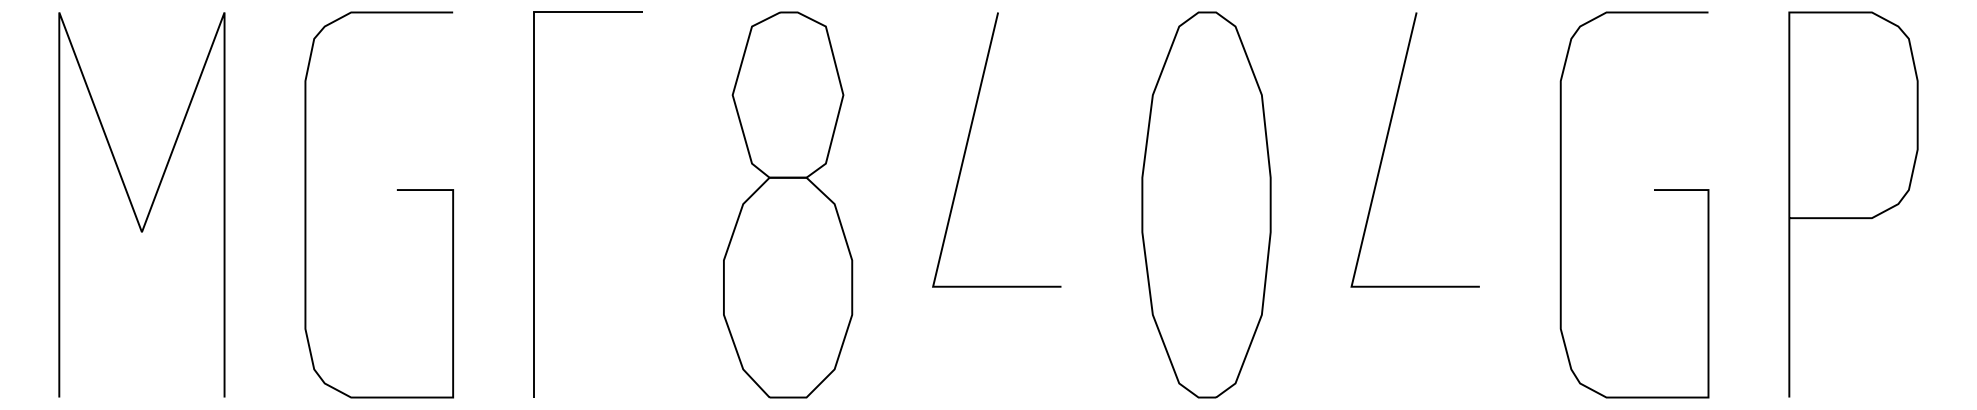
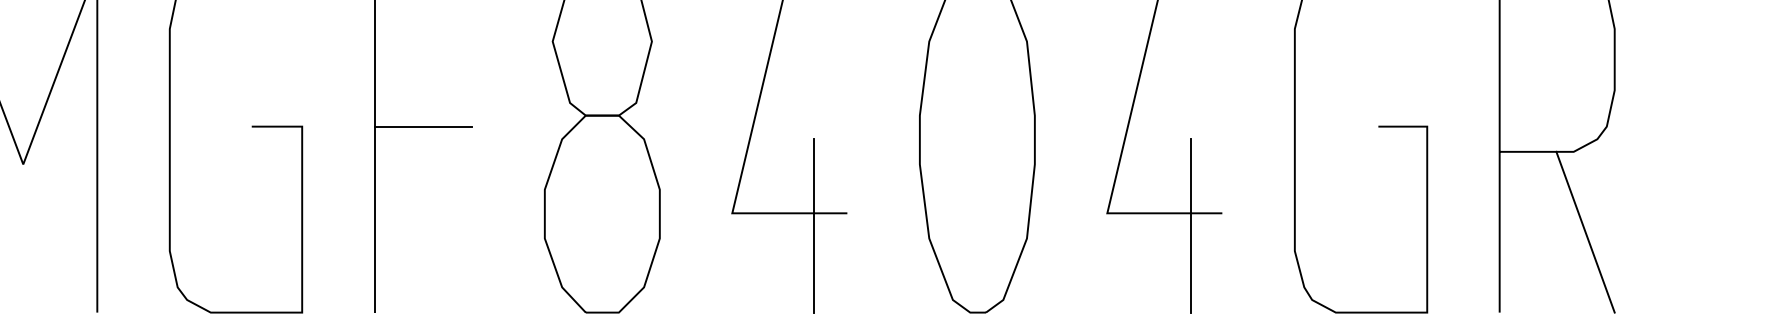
line: (588, 190) -> (423, 127), added
line: (1024, 300) -> (814, 225), added
line: (1444, 300) -> (1190, 225), added
line: (1884, 307) -> (1584, 231), added

